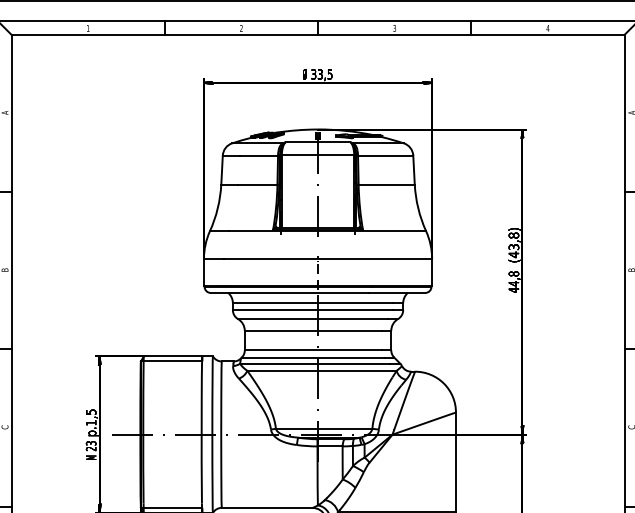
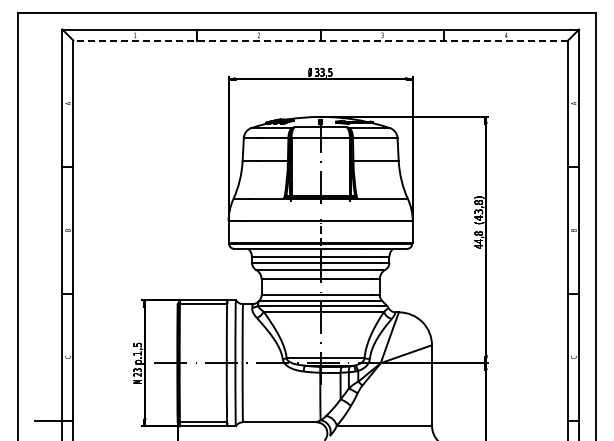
line: (317, 34) -> (320, 40), solid -> dashed

